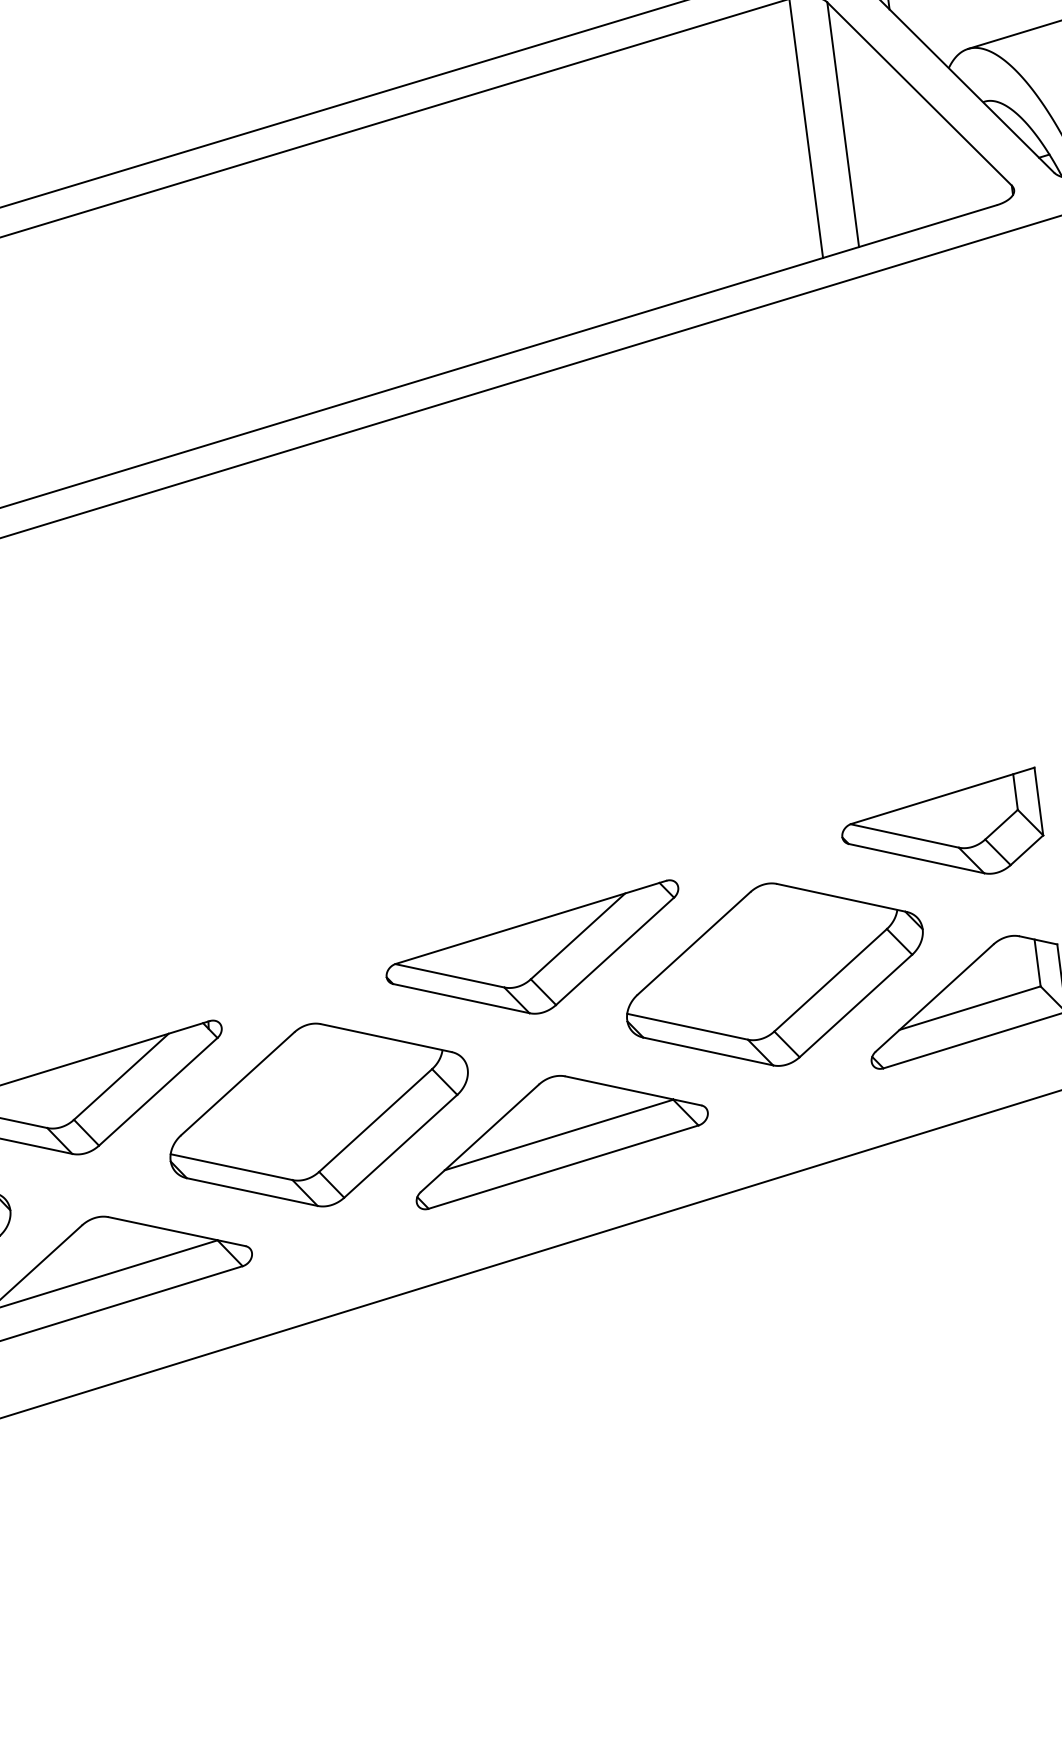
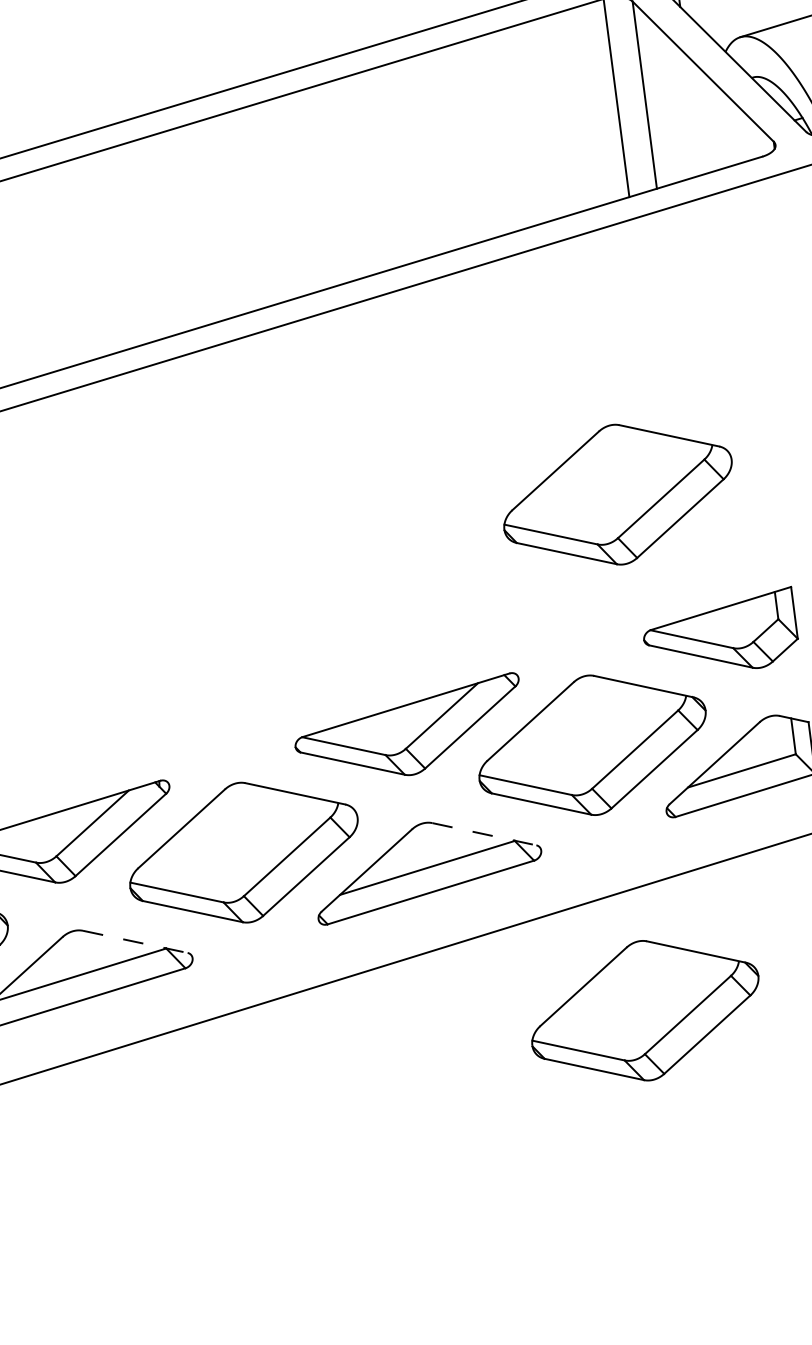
part: (807, 646) -> (617, 494), added
line: (633, 1091) -> (484, 834), solid -> dashed
line: (177, 1231) -> (135, 941), solid -> dashed
part: (843, 1321) -> (645, 1010), added

